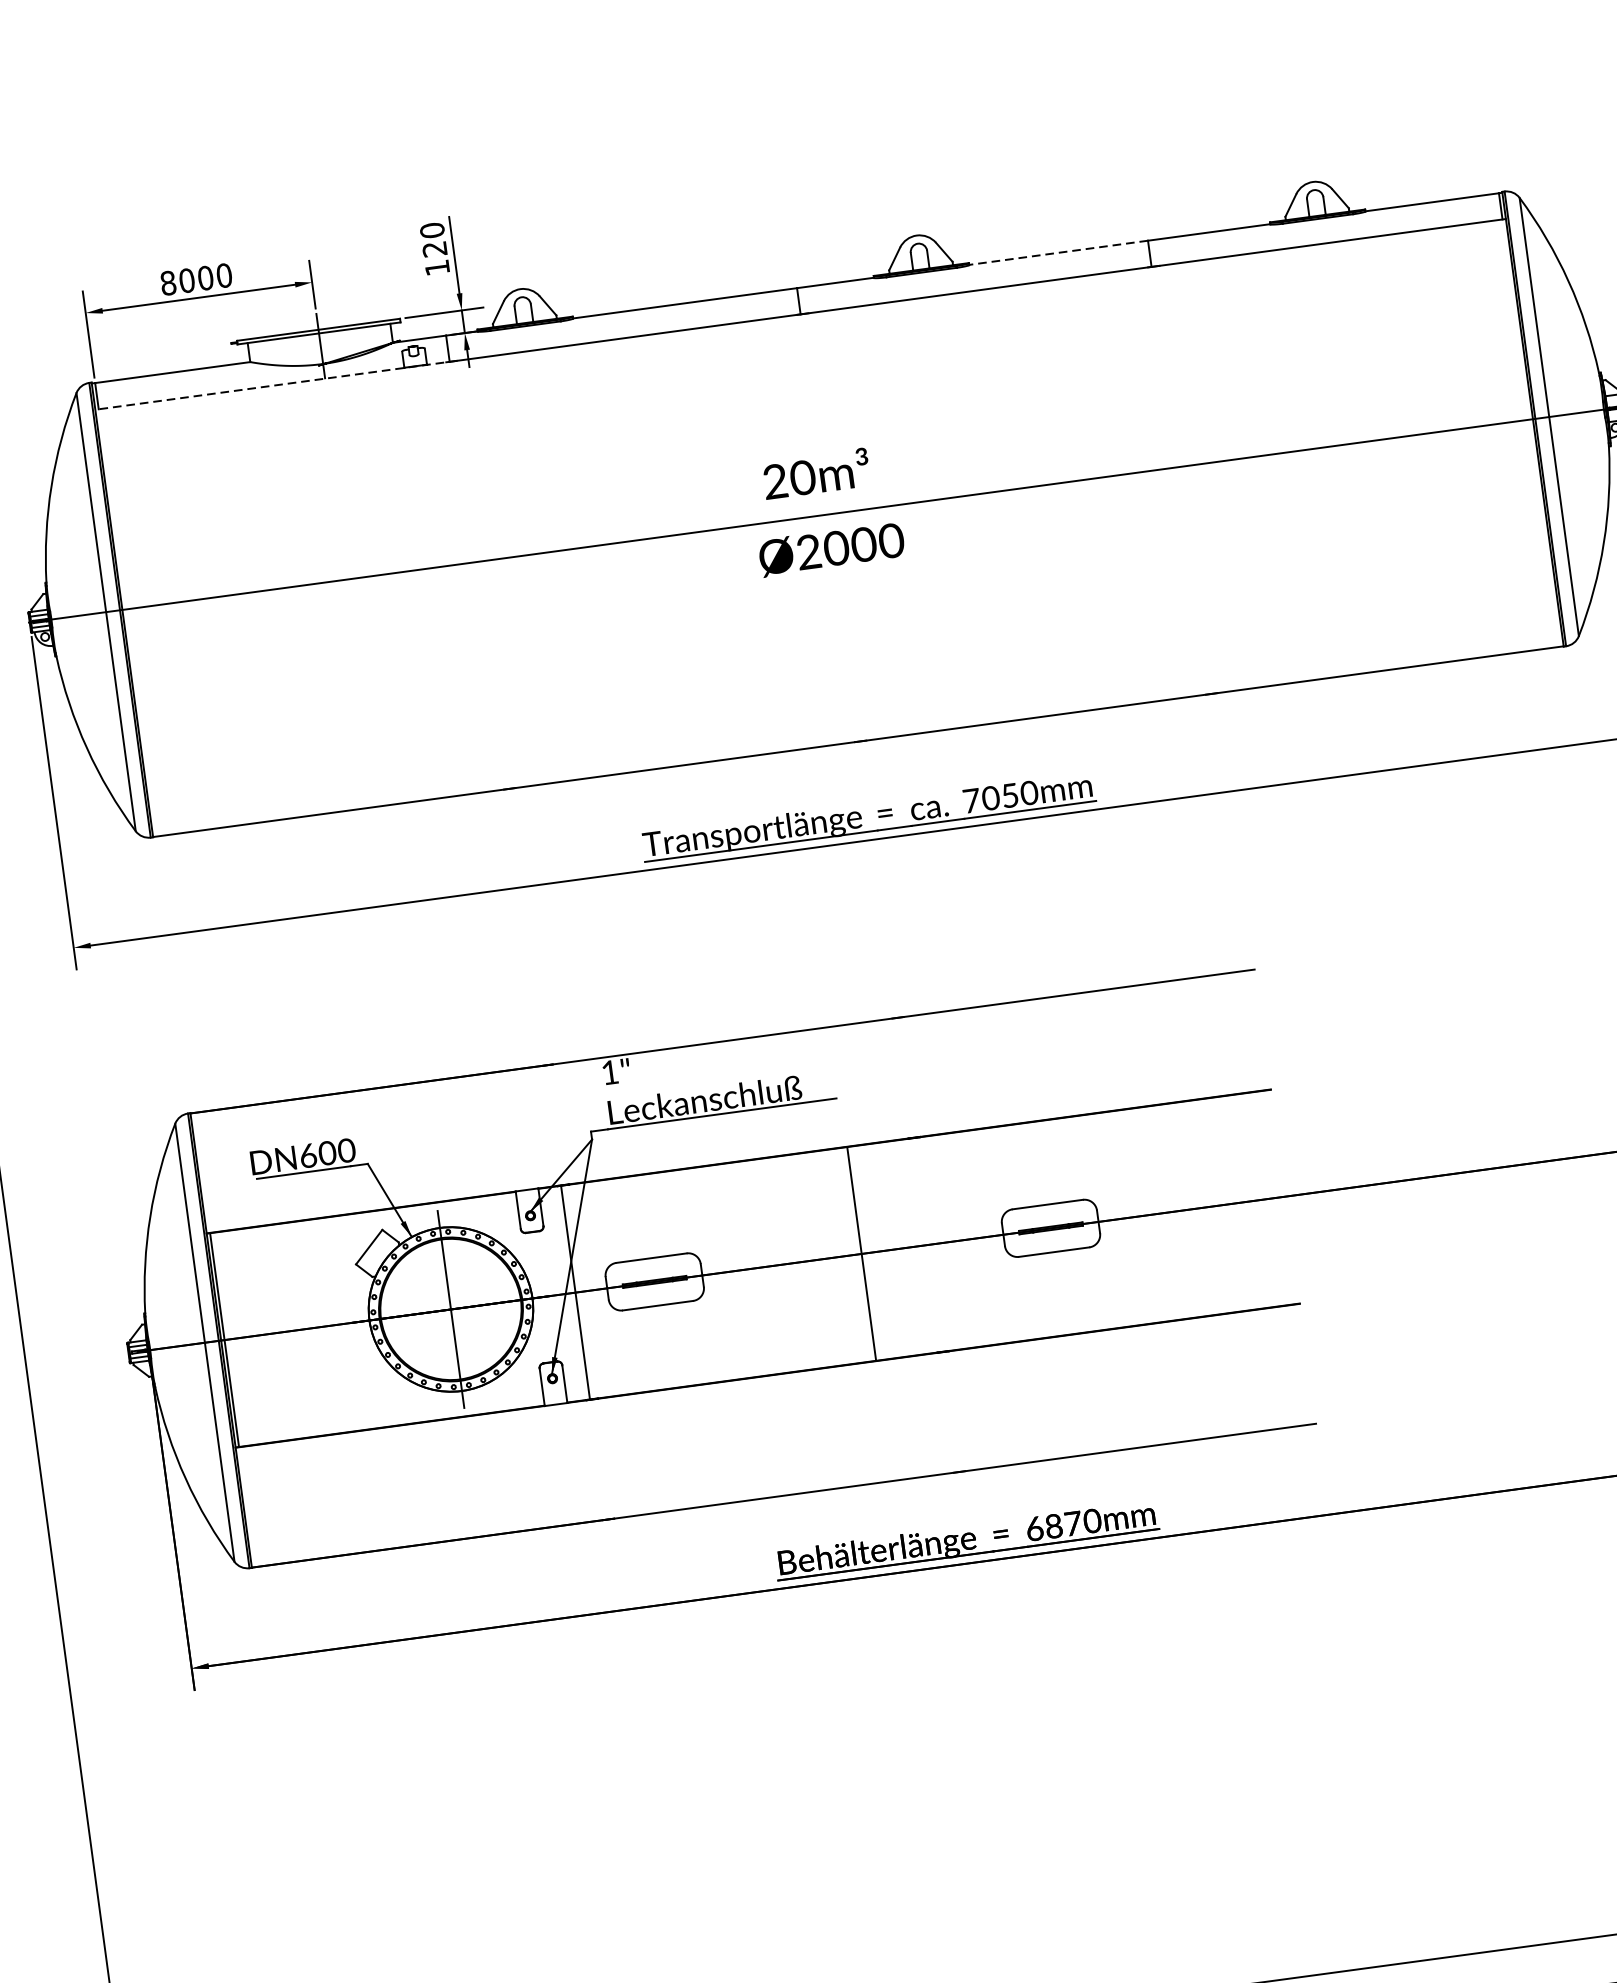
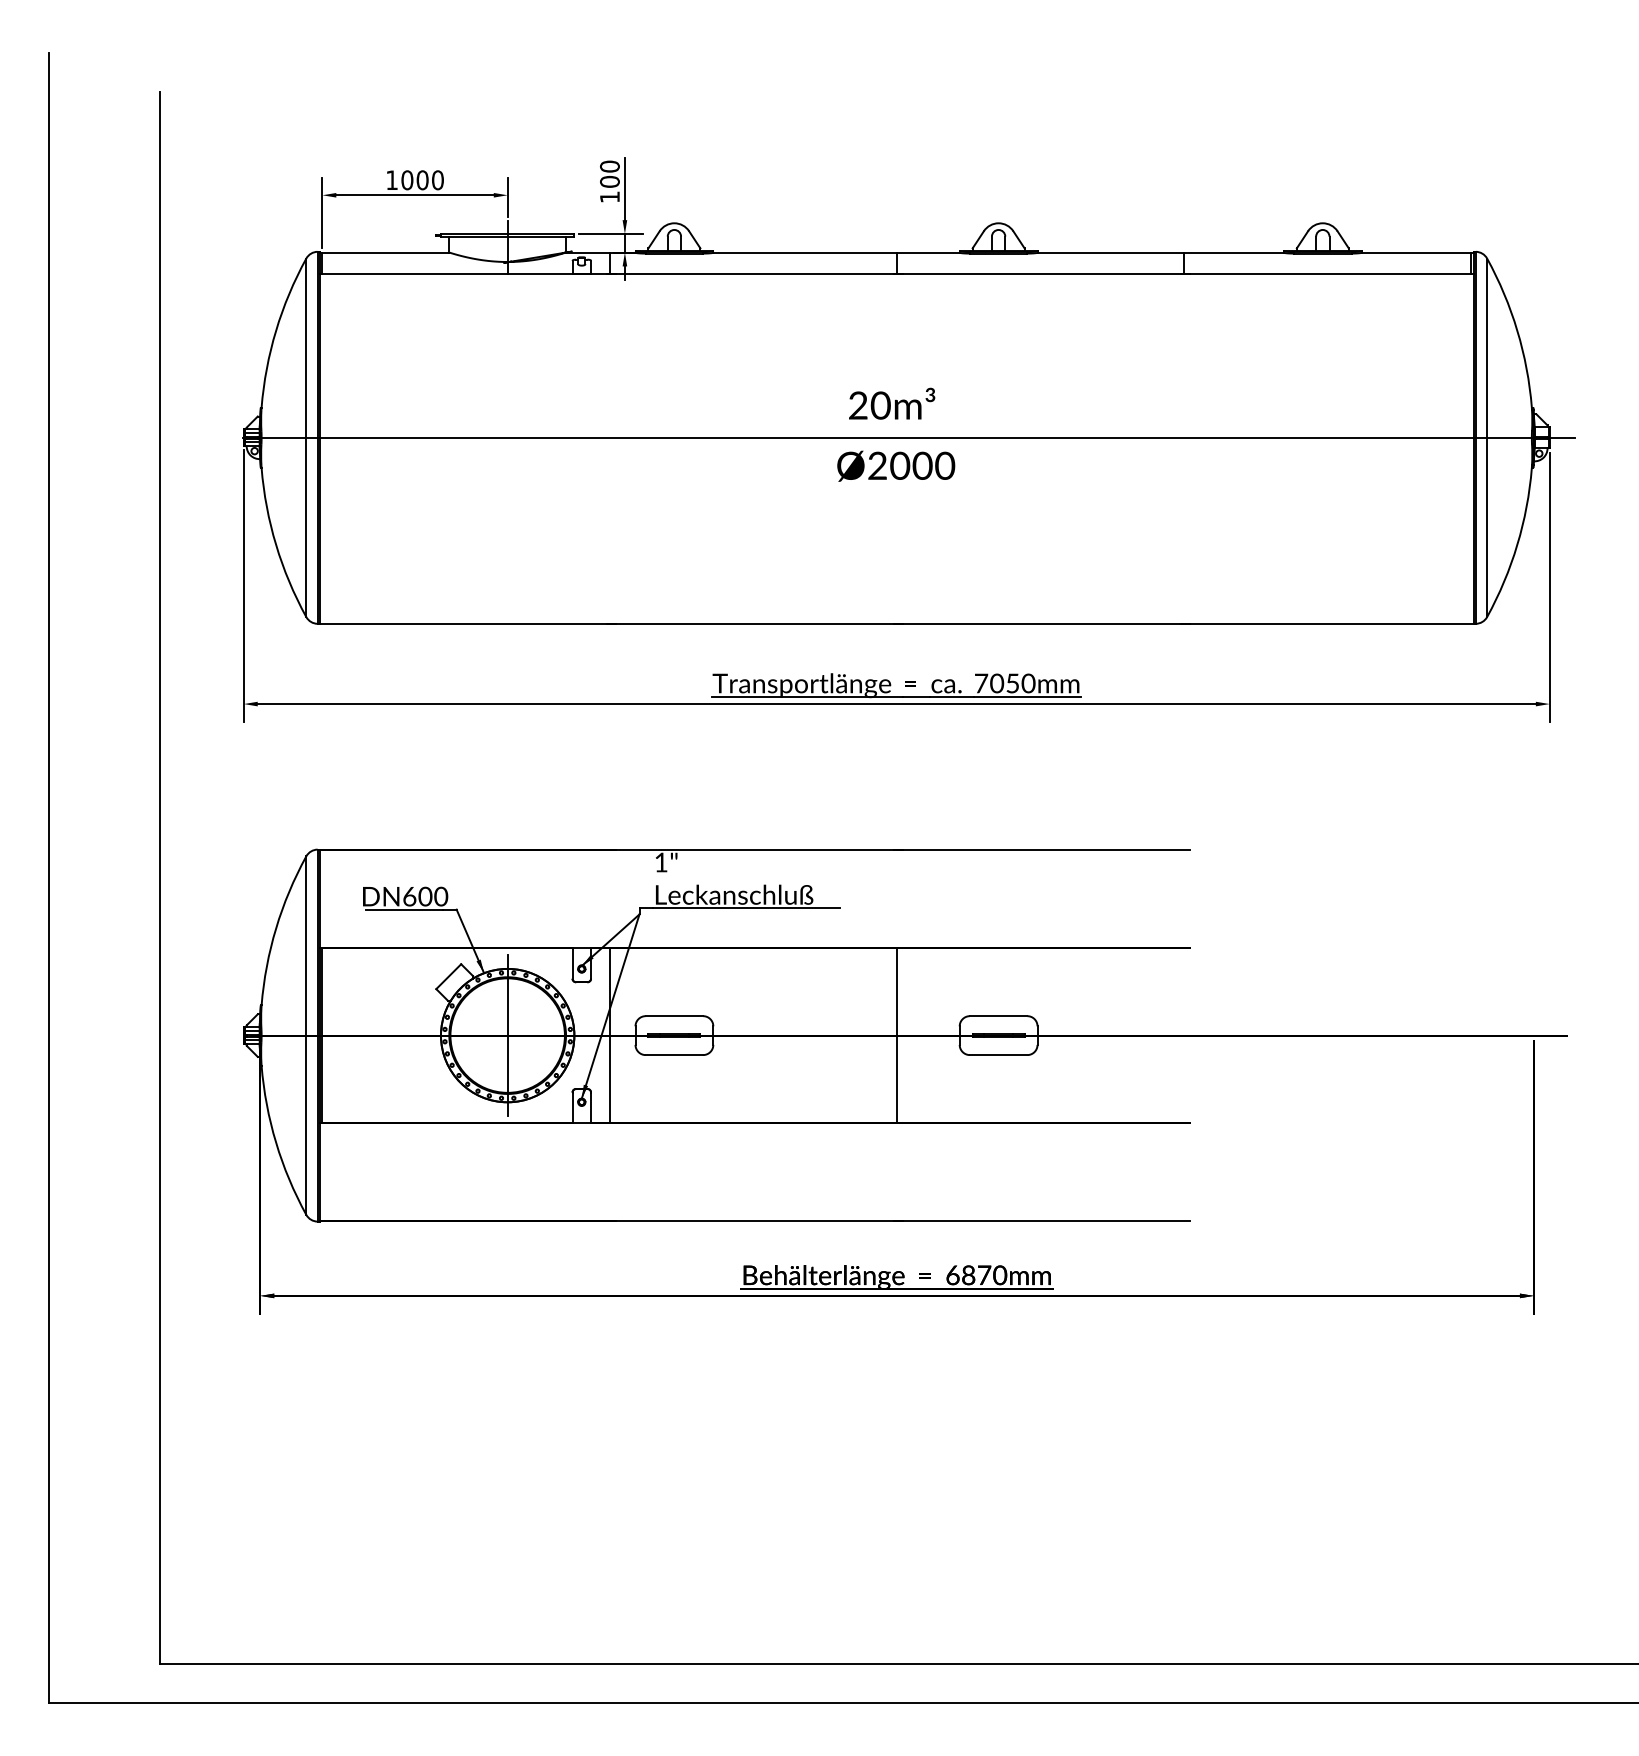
text: (434, 248) -> (609, 181), 120 -> 100
line: (1058, 252) -> (1110, 252), dashed -> solid
text: (168, 283) -> (392, 180), 8000 -> 1000
line: (276, 385) -> (467, 274), dashed -> solid
line: (861, 1253) -> (896, 1035), moved

